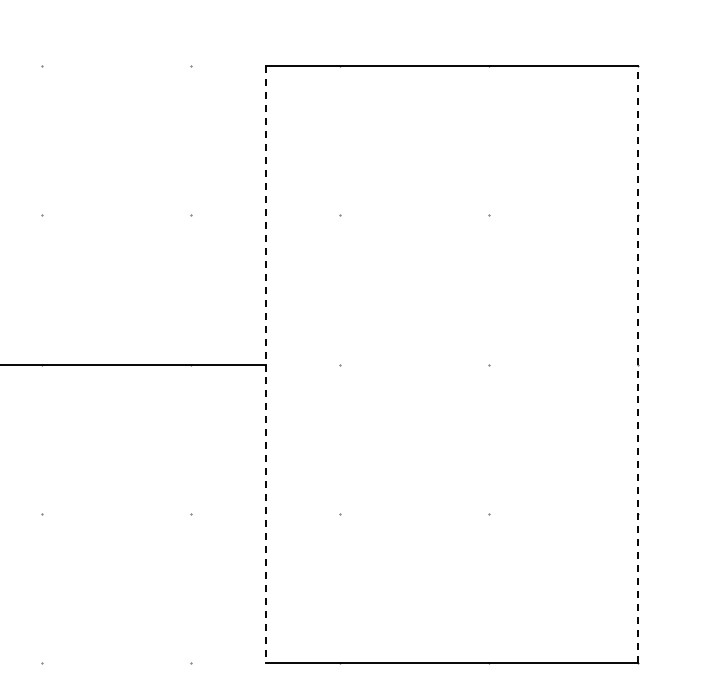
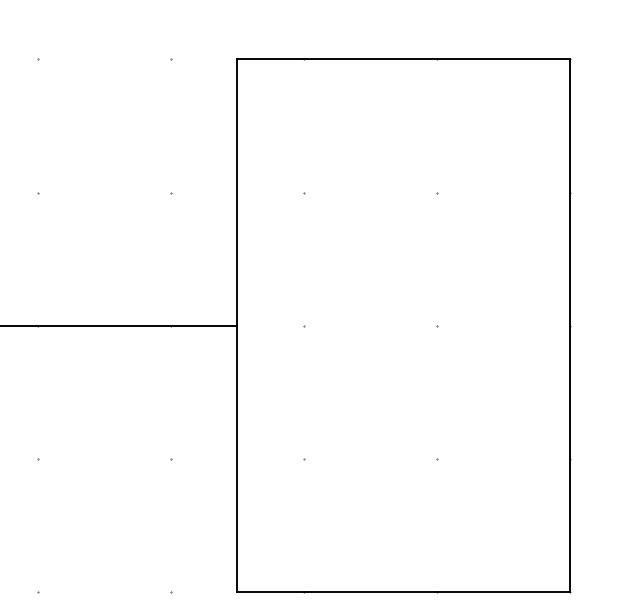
line: (638, 364) -> (570, 325), dashed -> solid
line: (265, 365) -> (237, 326), dashed -> solid

